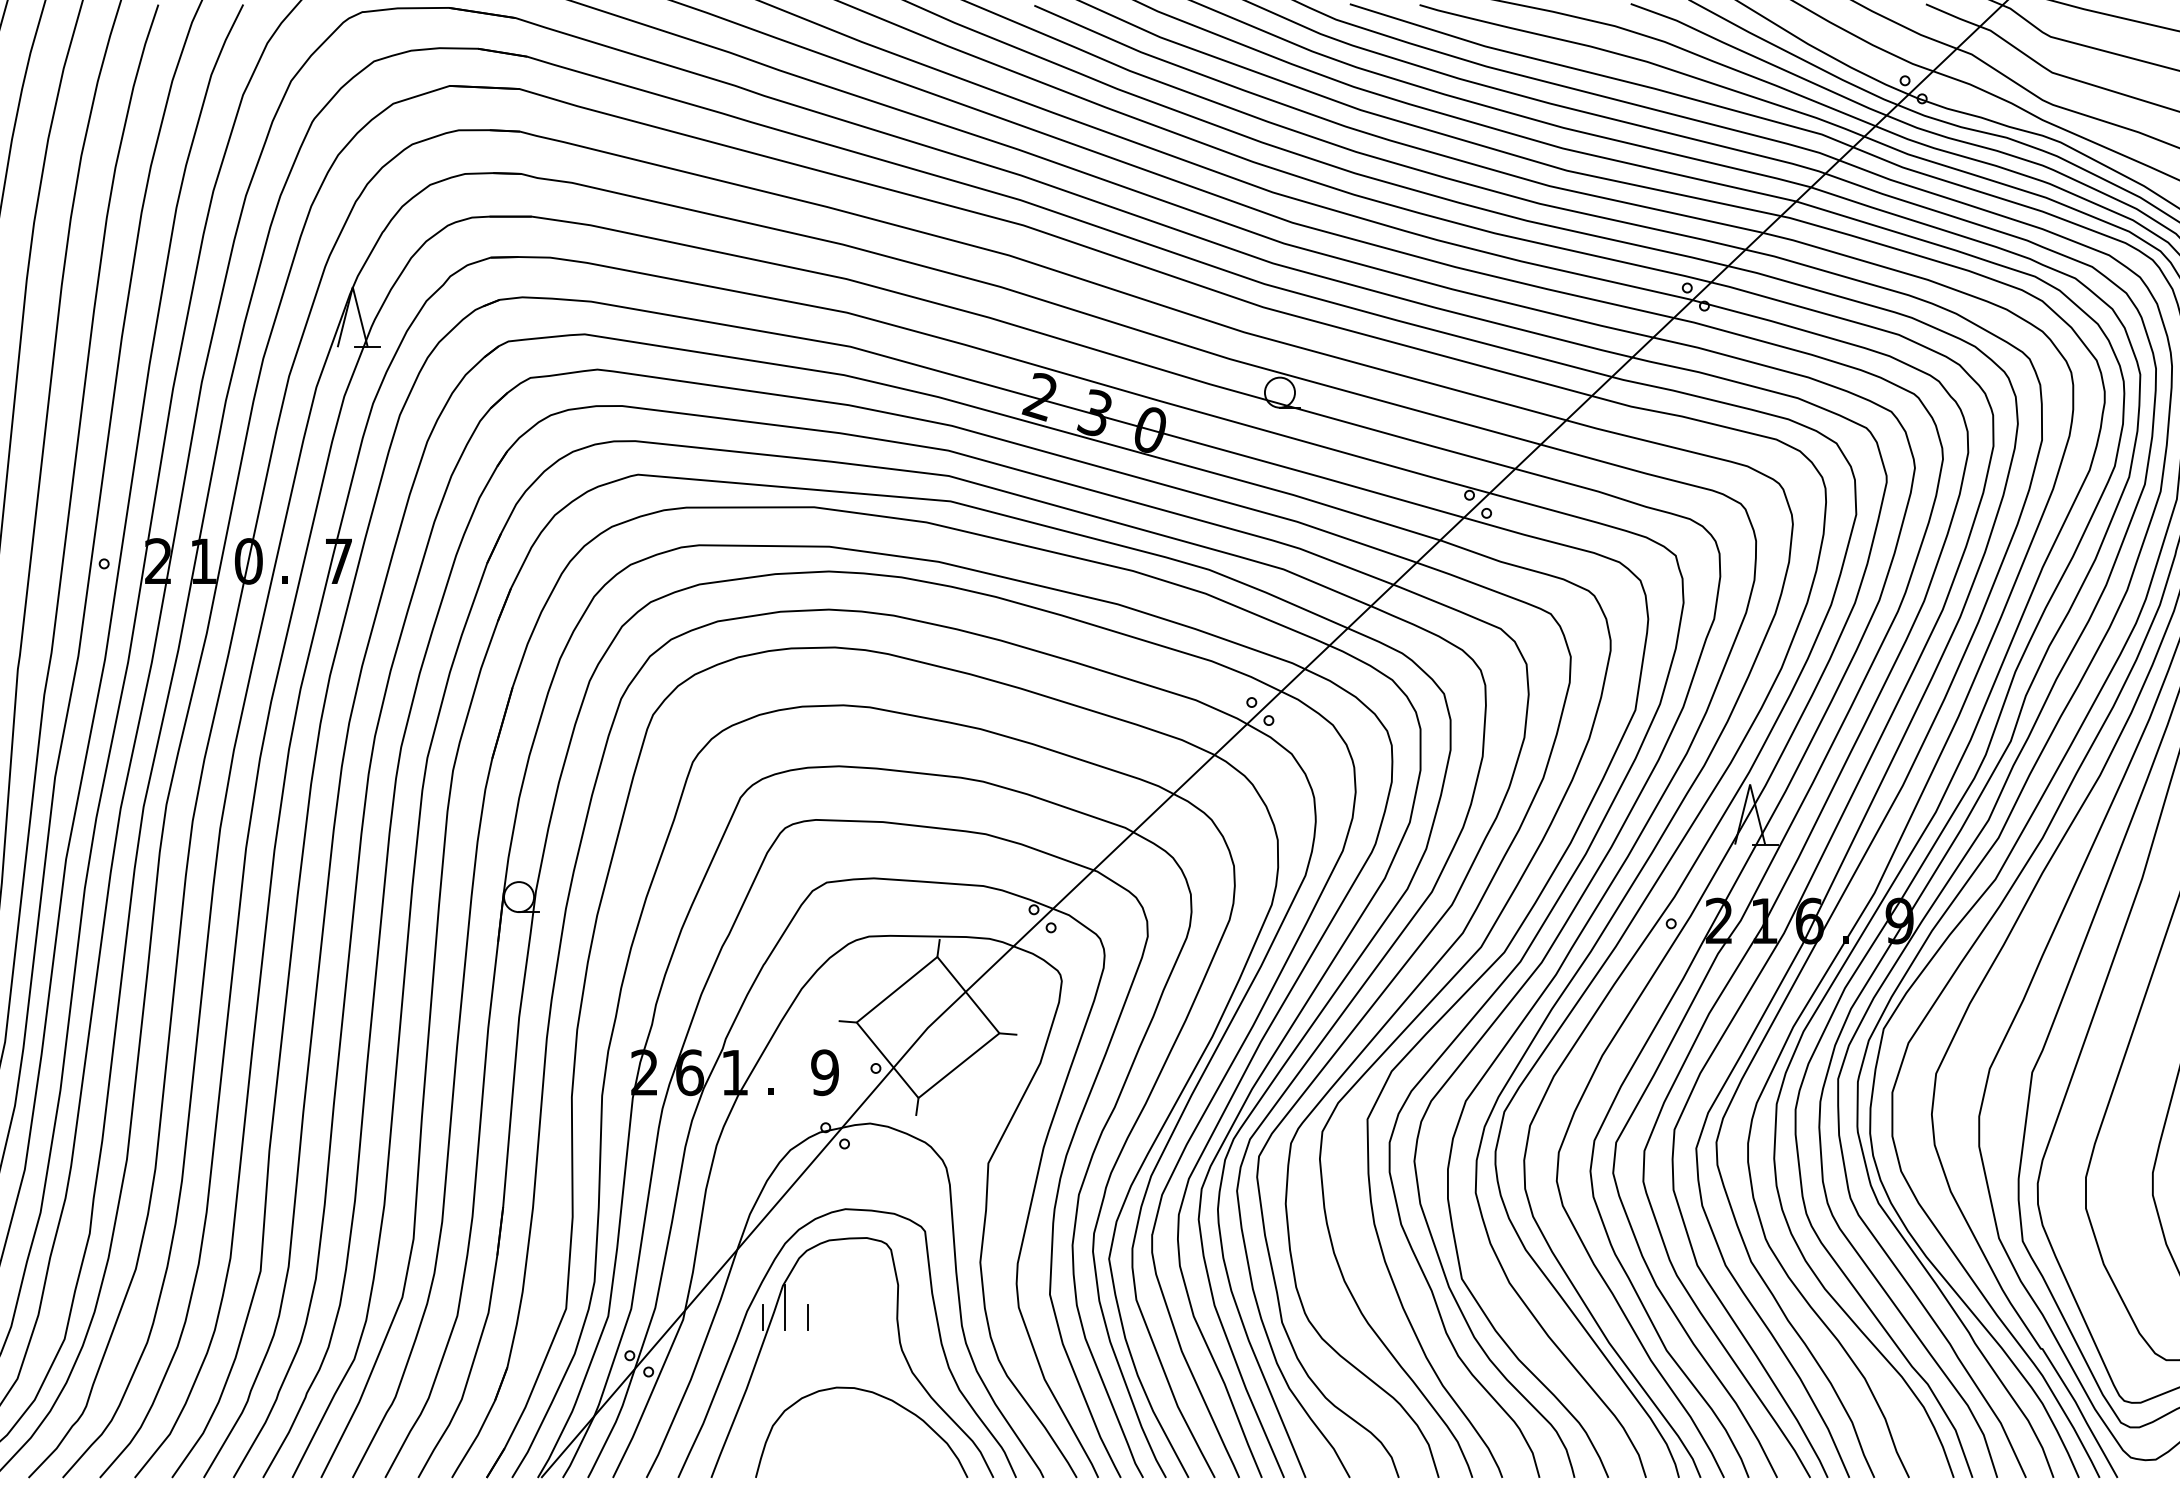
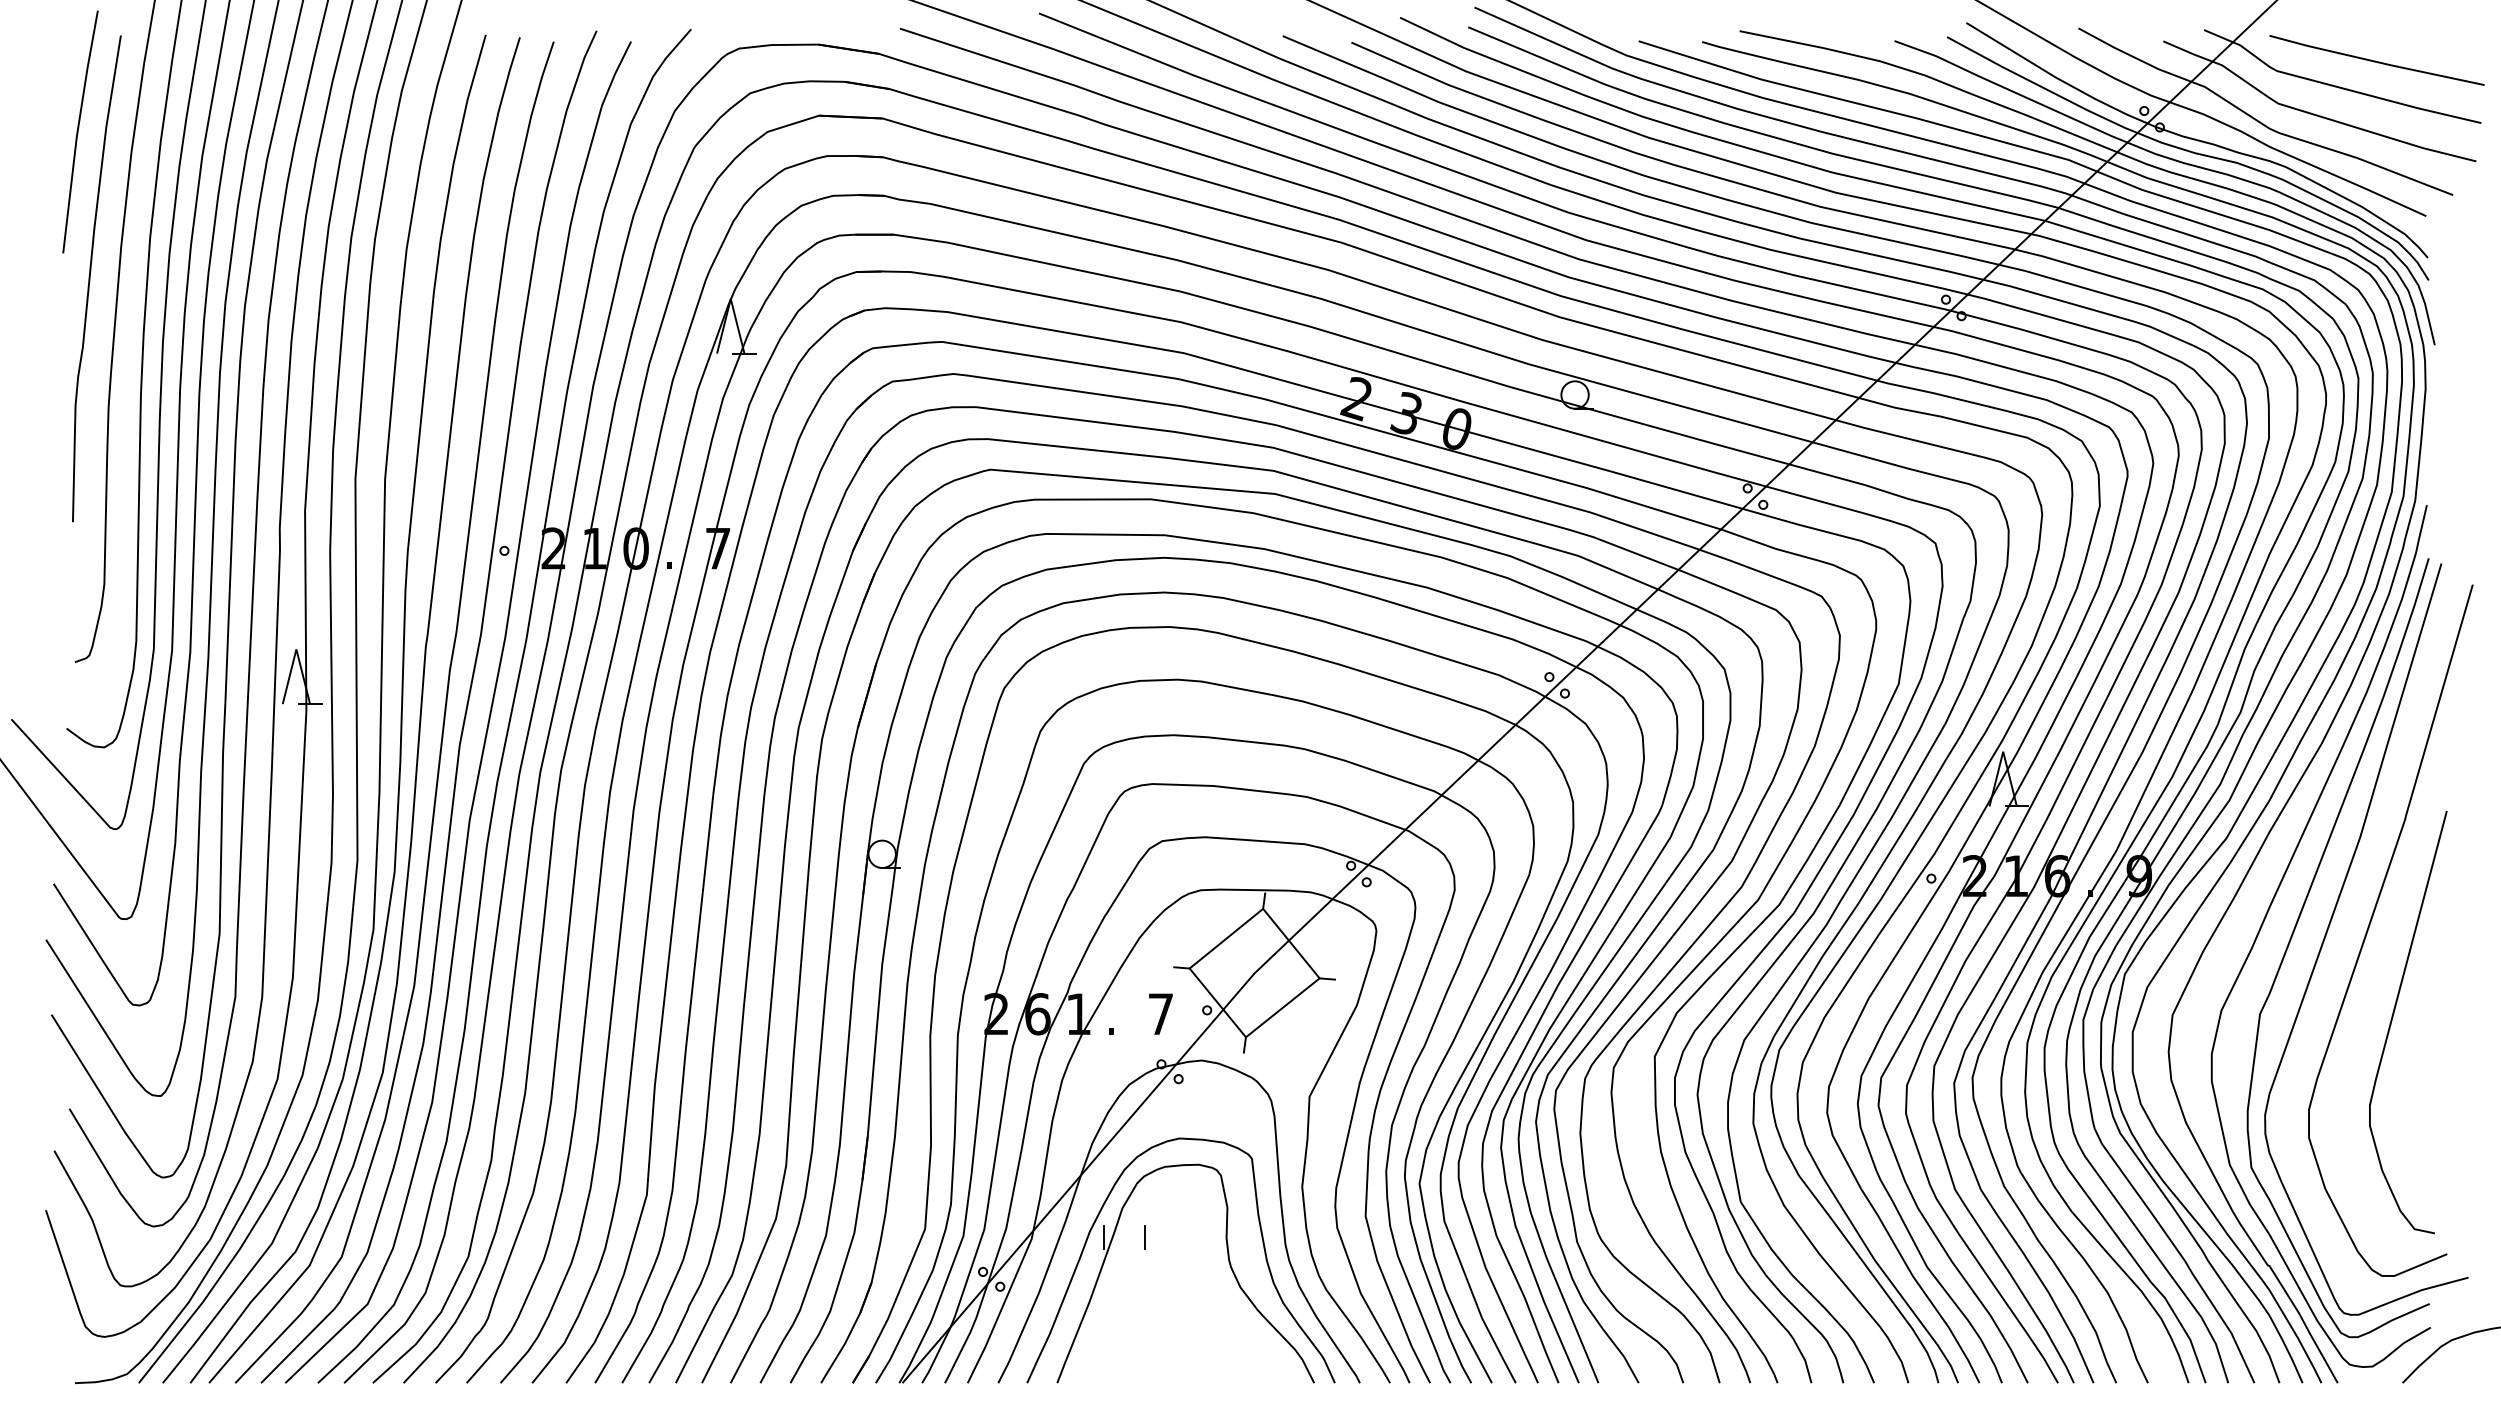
text: (824, 1073) -> (1160, 1014), 9 -> 7
line: (785, 1306) -> (1124, 1227), removed
curve: (877, 1395) -> (1208, 1308), removed

